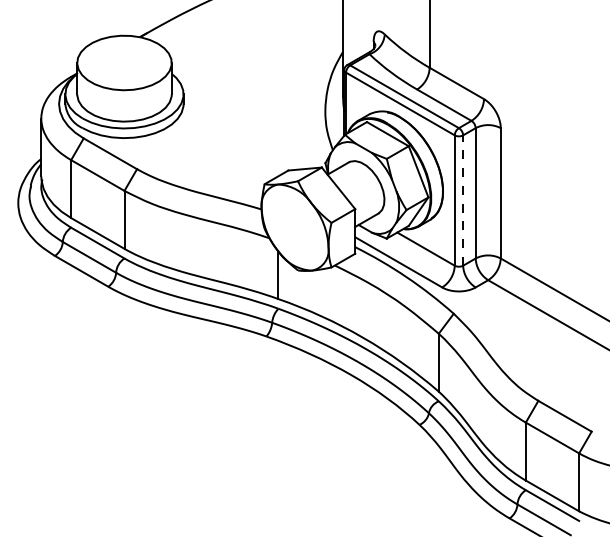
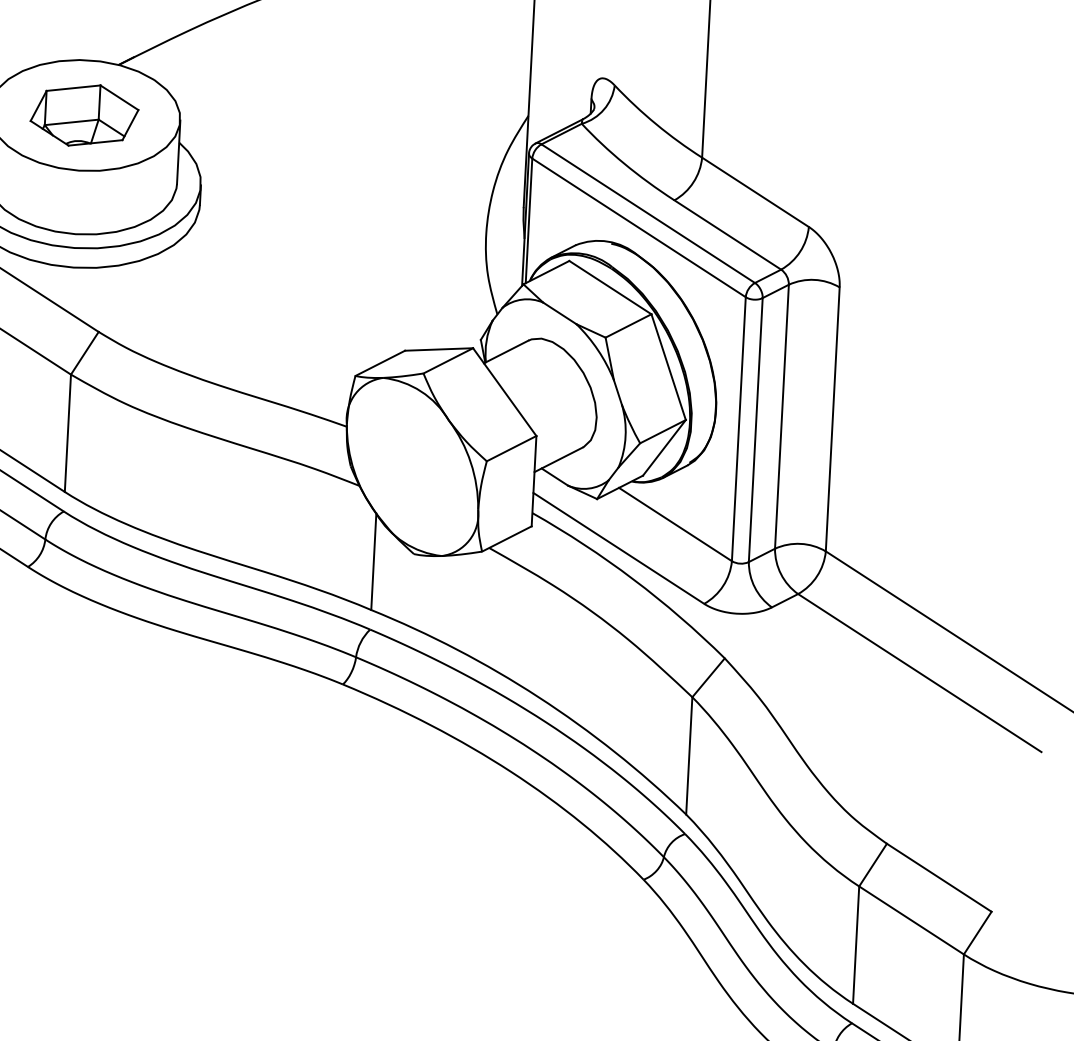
part: (124, 62) -> (84, 114), added
line: (463, 200) -> (756, 429), dashed -> solid

